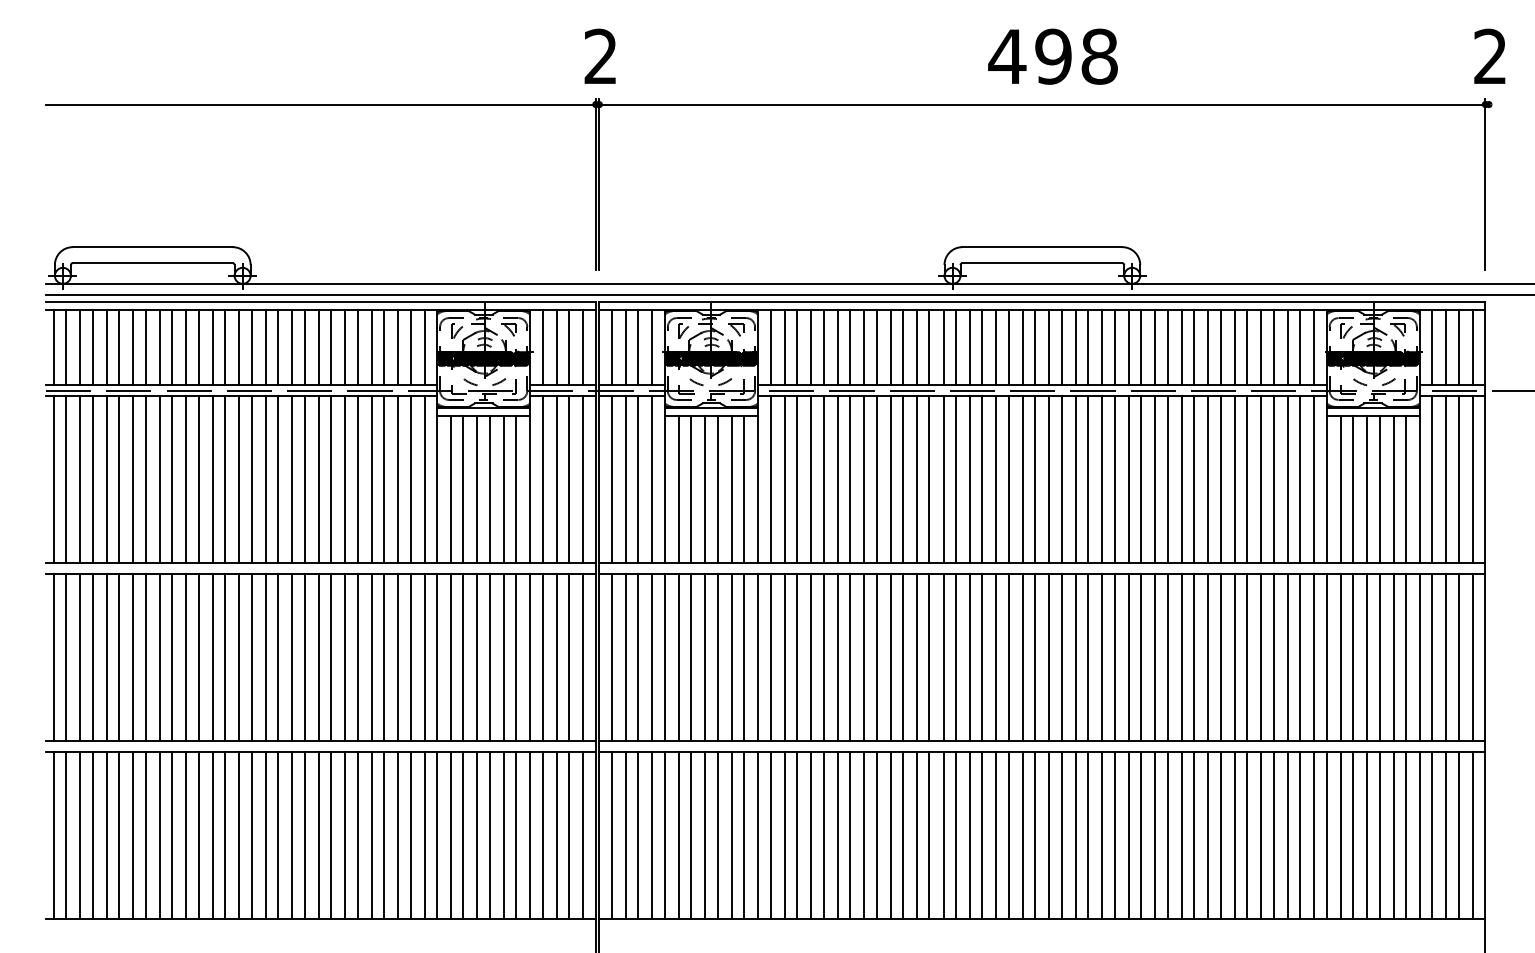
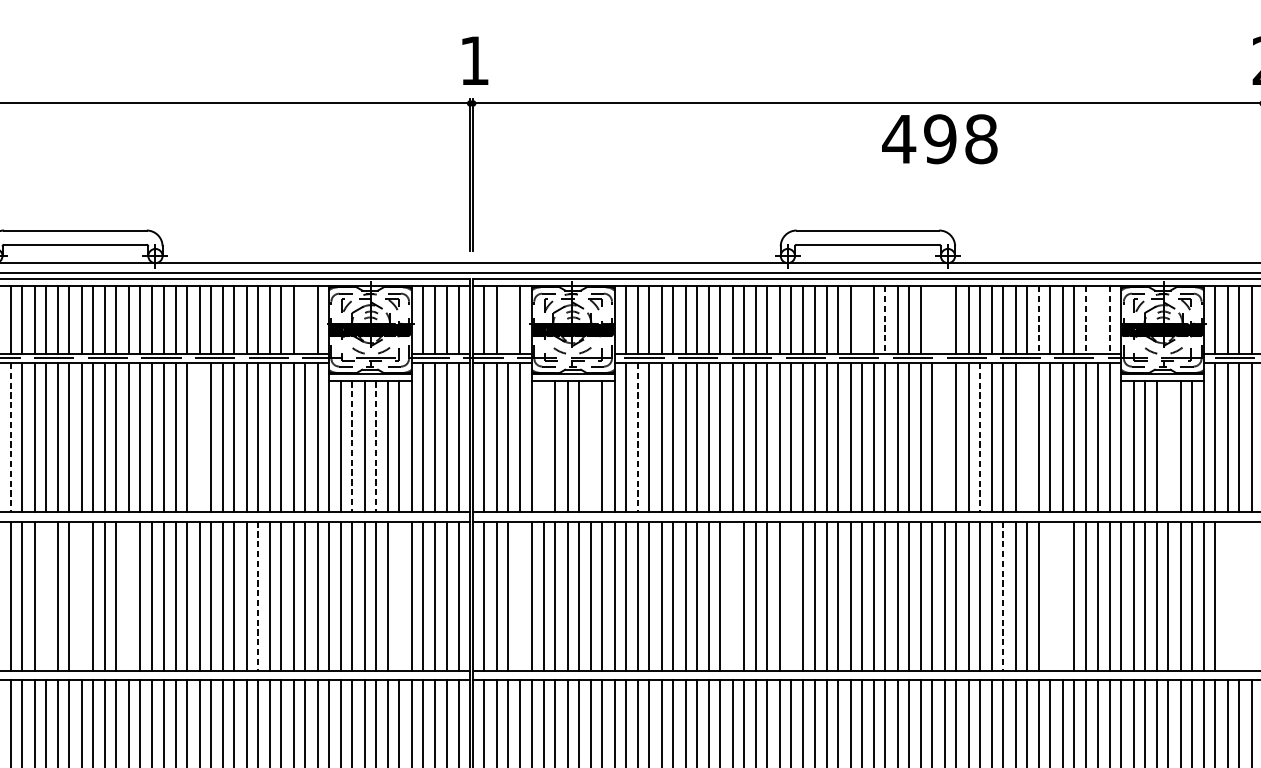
text: (600, 55) -> (474, 59), 2 -> 1
text: (1052, 56) -> (939, 139), moved
line: (410, 347) -> (305, 319), removed
line: (638, 347) -> (508, 319), removed
line: (1035, 347) -> (861, 319), removed
line: (1061, 347) -> (884, 319), solid -> dashed
line: (1114, 347) -> (932, 319), removed
line: (1128, 347) -> (944, 319), removed
line: (1234, 347) -> (1039, 319), solid -> dashed
line: (1287, 347) -> (1086, 319), solid -> dashed
line: (1300, 347) -> (1097, 319), removed
line: (1314, 347) -> (1110, 319), solid -> dashed
line: (80, 479) -> (11, 437), solid -> dashed
line: (292, 479) -> (199, 437), removed
line: (784, 479) -> (638, 437), solid -> dashed
line: (1128, 479) -> (944, 437), removed
line: (1167, 479) -> (979, 437), solid -> dashed
line: (1220, 479) -> (1026, 437), removed
line: (678, 489) -> (543, 446), removed
line: (731, 489) -> (590, 446), removed
line: (1379, 489) -> (1168, 446), removed
line: (463, 490) -> (352, 447), solid -> dashed
line: (489, 490) -> (375, 447), solid -> dashed
line: (119, 657) -> (45, 596), removed
line: (159, 657) -> (81, 596), removed
line: (212, 657) -> (128, 596), removed
line: (357, 657) -> (257, 596), solid -> dashed
line: (516, 657) -> (399, 596), removed
line: (652, 657) -> (520, 596), removed
line: (890, 657) -> (732, 596), removed
line: (955, 657) -> (790, 596), removed
line: (1194, 657) -> (1003, 596), solid -> dashed
line: (1247, 657) -> (1050, 596), removed
line: (1261, 657) -> (1063, 596), removed
line: (1446, 657) -> (1227, 596), removed
line: (1458, 657) -> (1238, 596), removed
line: (1472, 657) -> (1251, 596), removed

